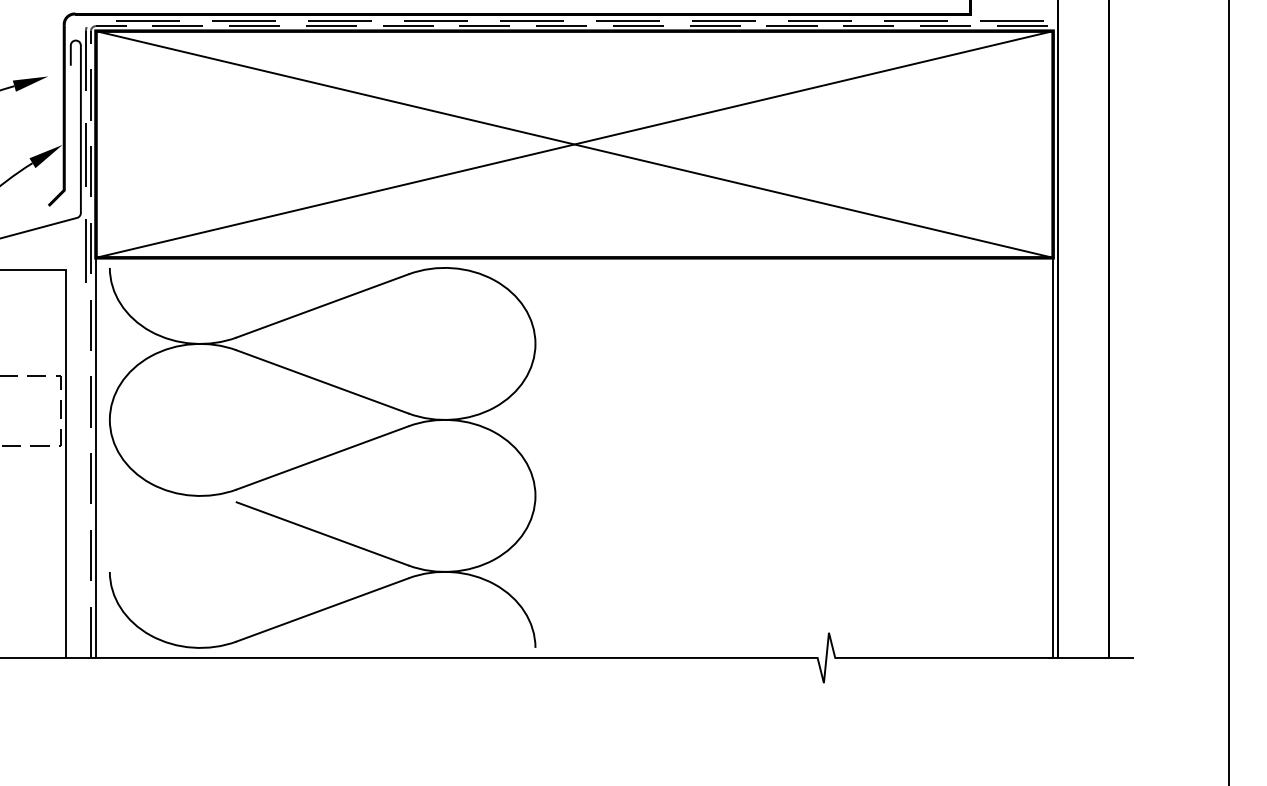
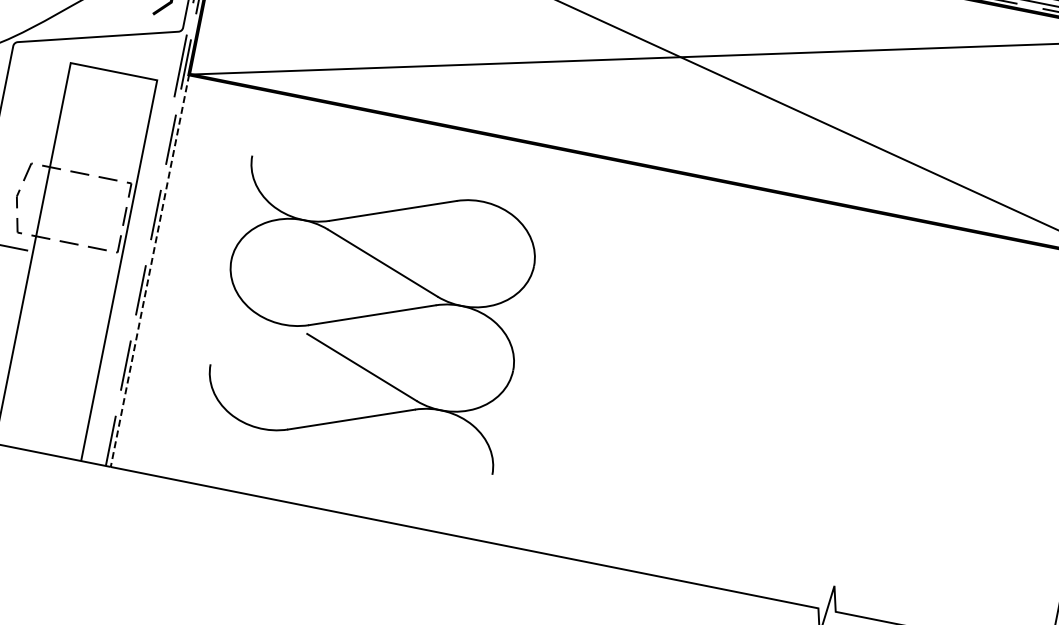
part: (322, 457) -> (372, 314), size x0.7
line: (96, 458) -> (150, 271), solid -> dashed

